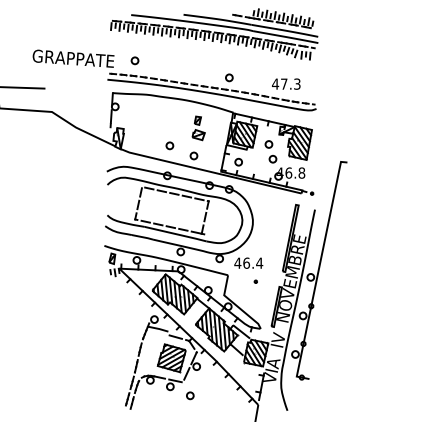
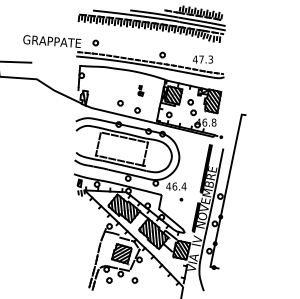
part: (198, 128) -> (140, 91), size x0.6
part: (154, 395) -> (109, 280), added

